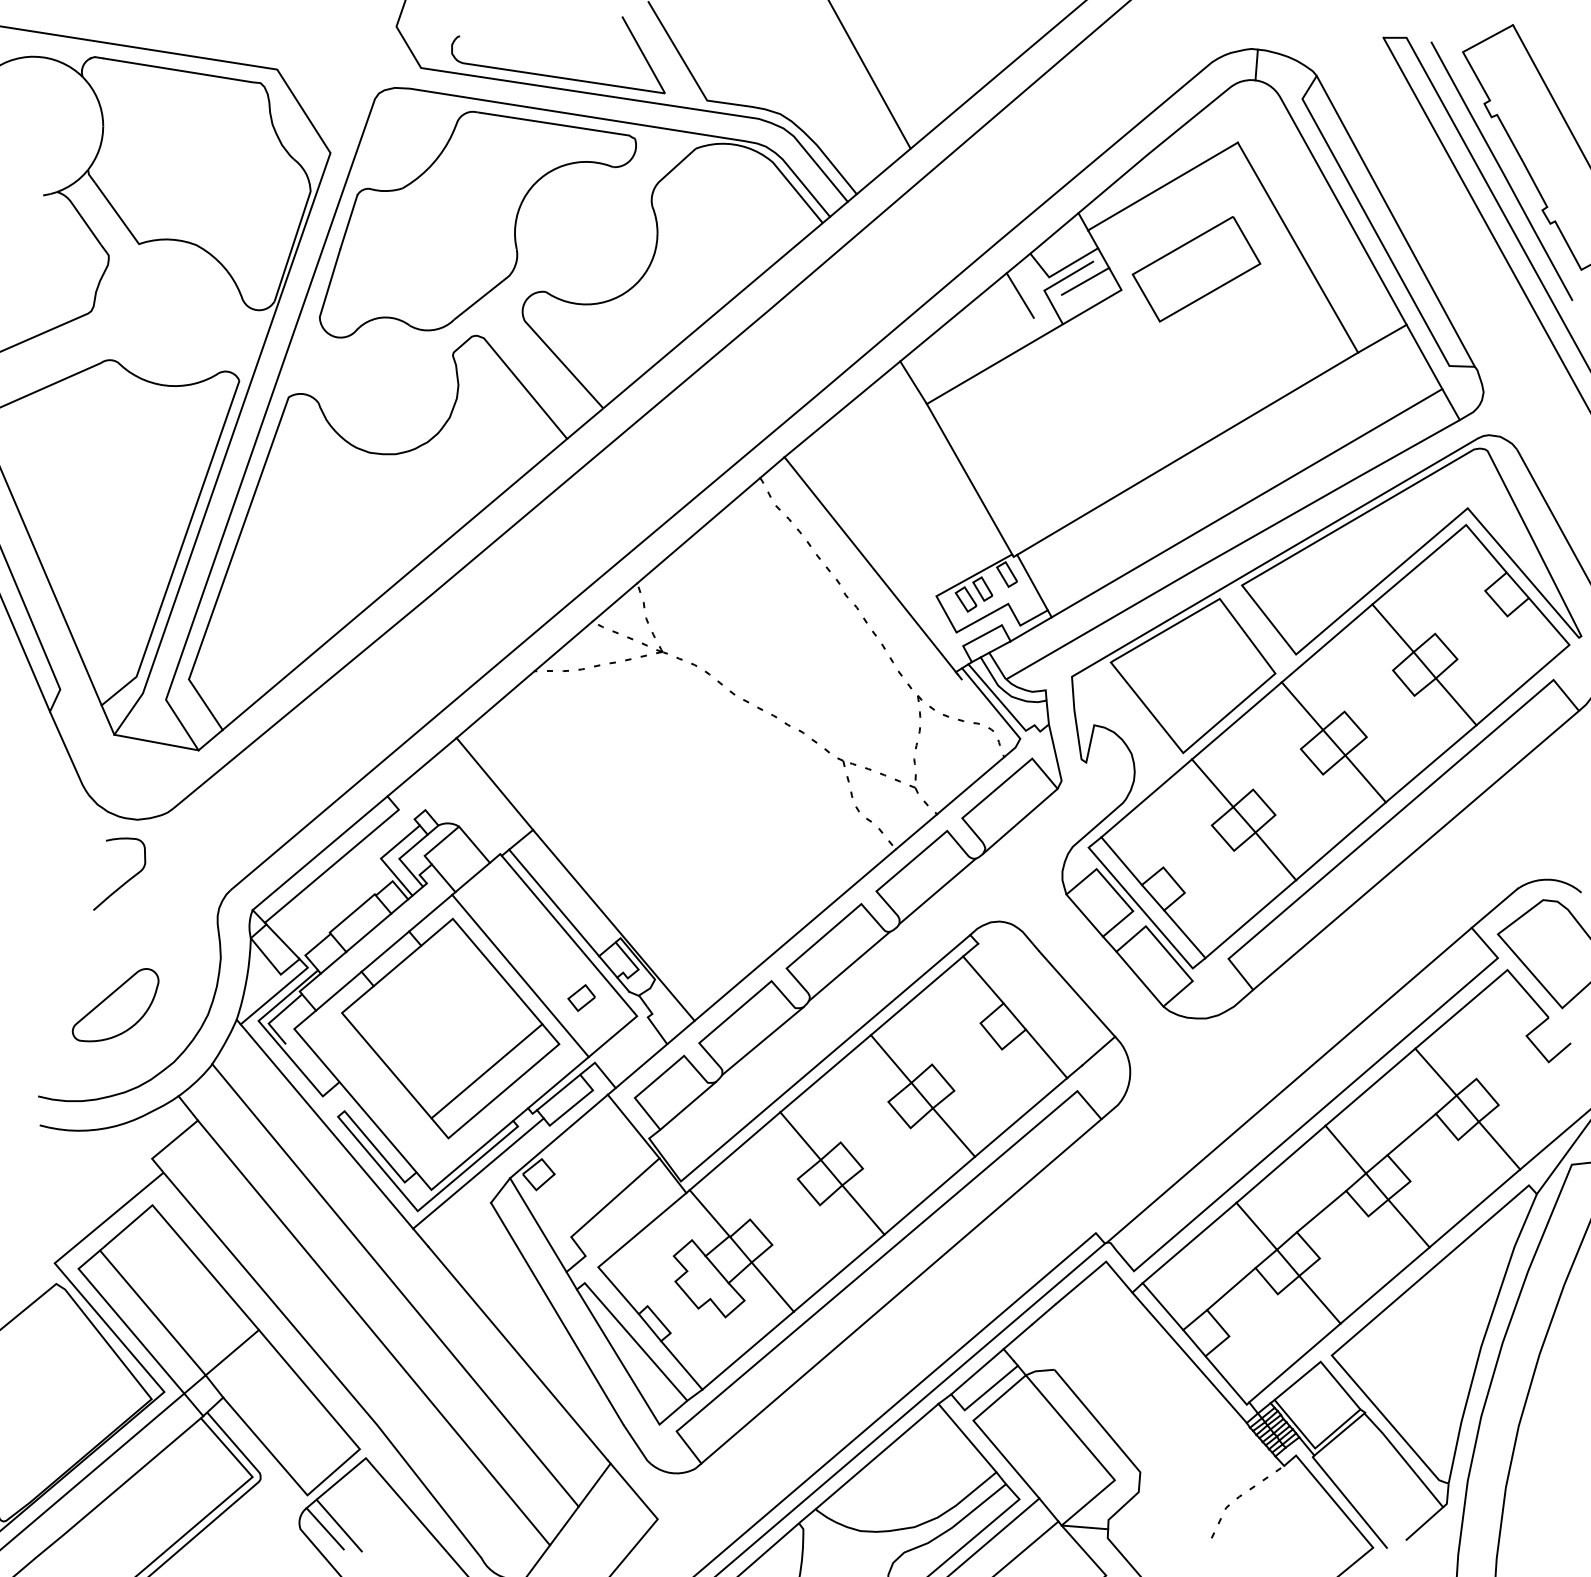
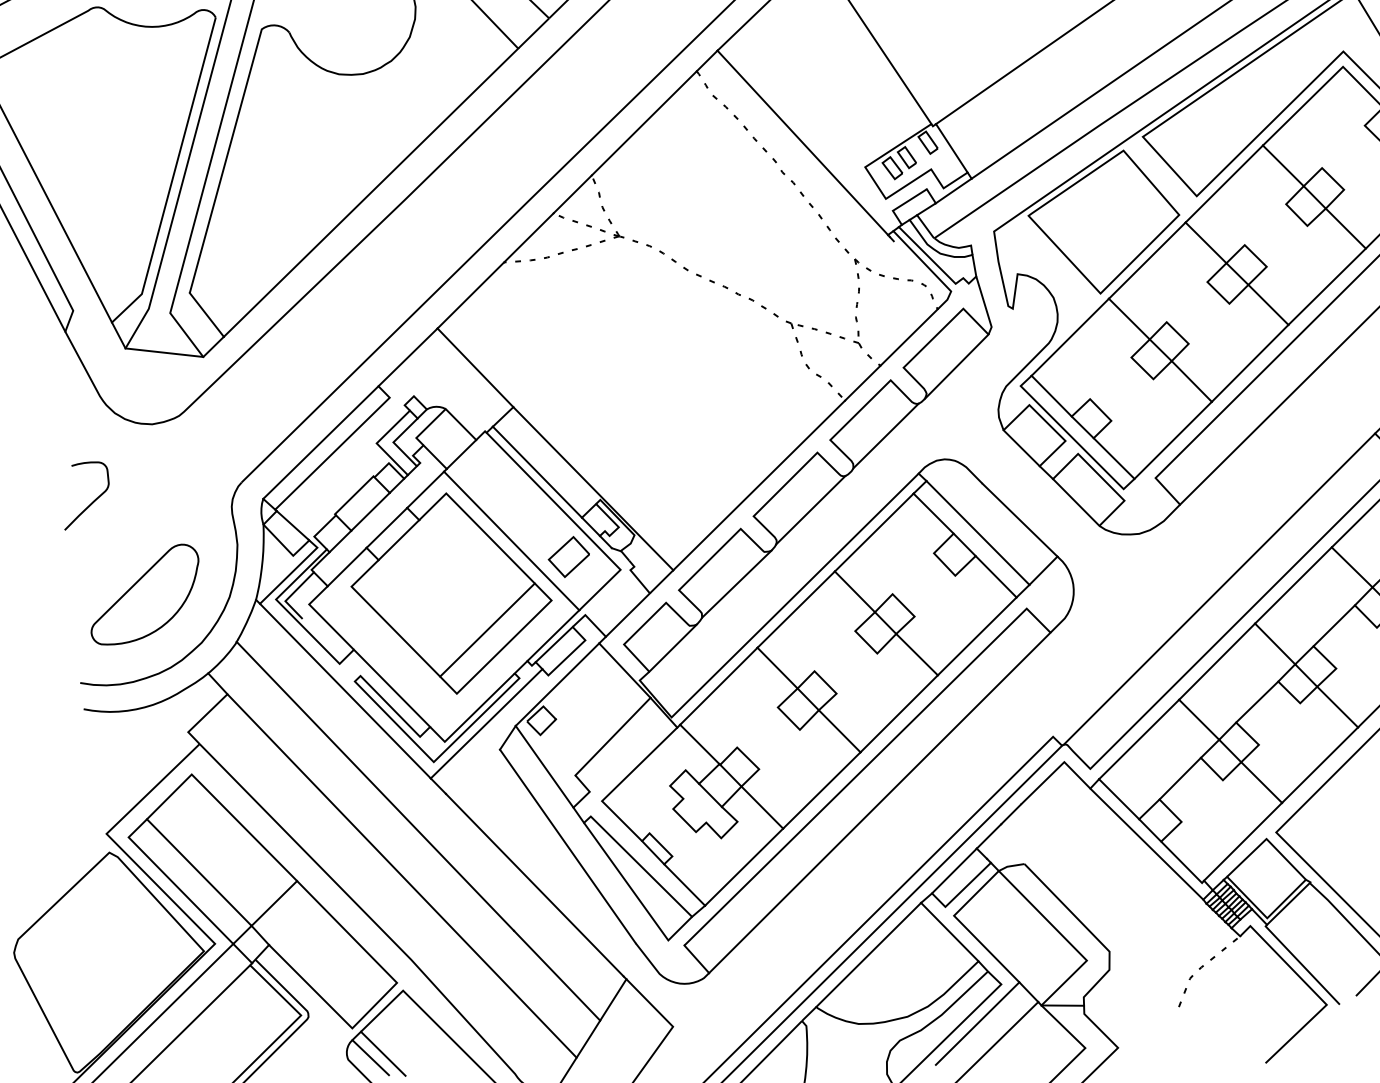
curve: (125, 881) -> (92, 501), moved
part: (581, 997) -> (568, 556), size x1.67
part: (115, 1004) -> (144, 594), size x1.43
line: (1030, 1004) -> (978, 532), added

